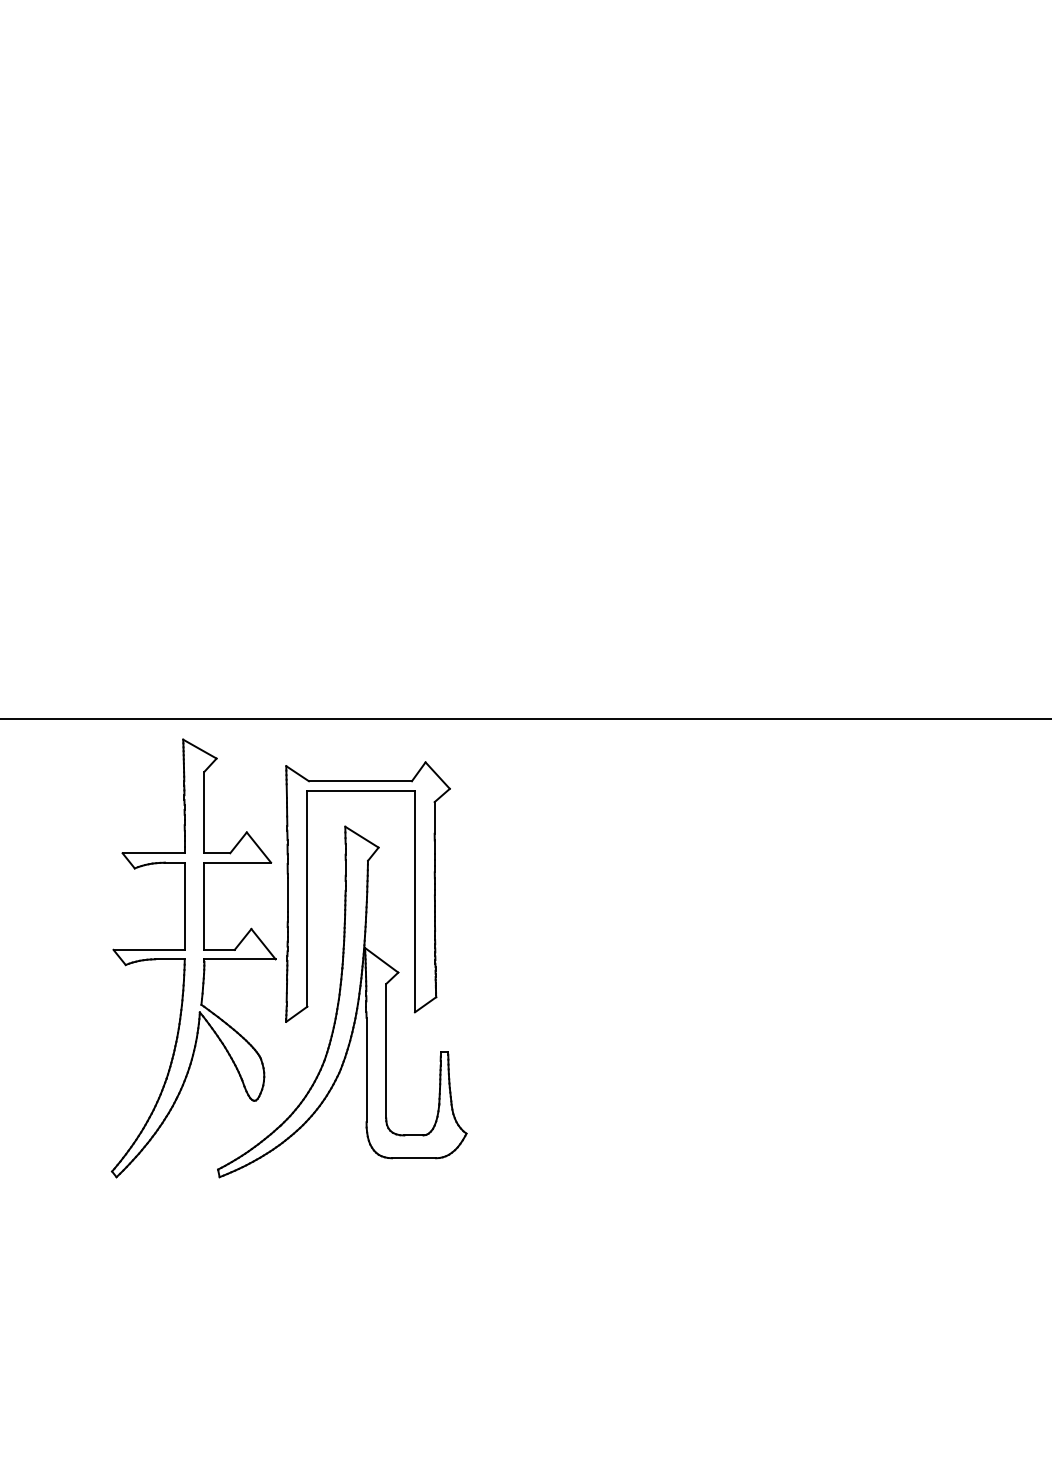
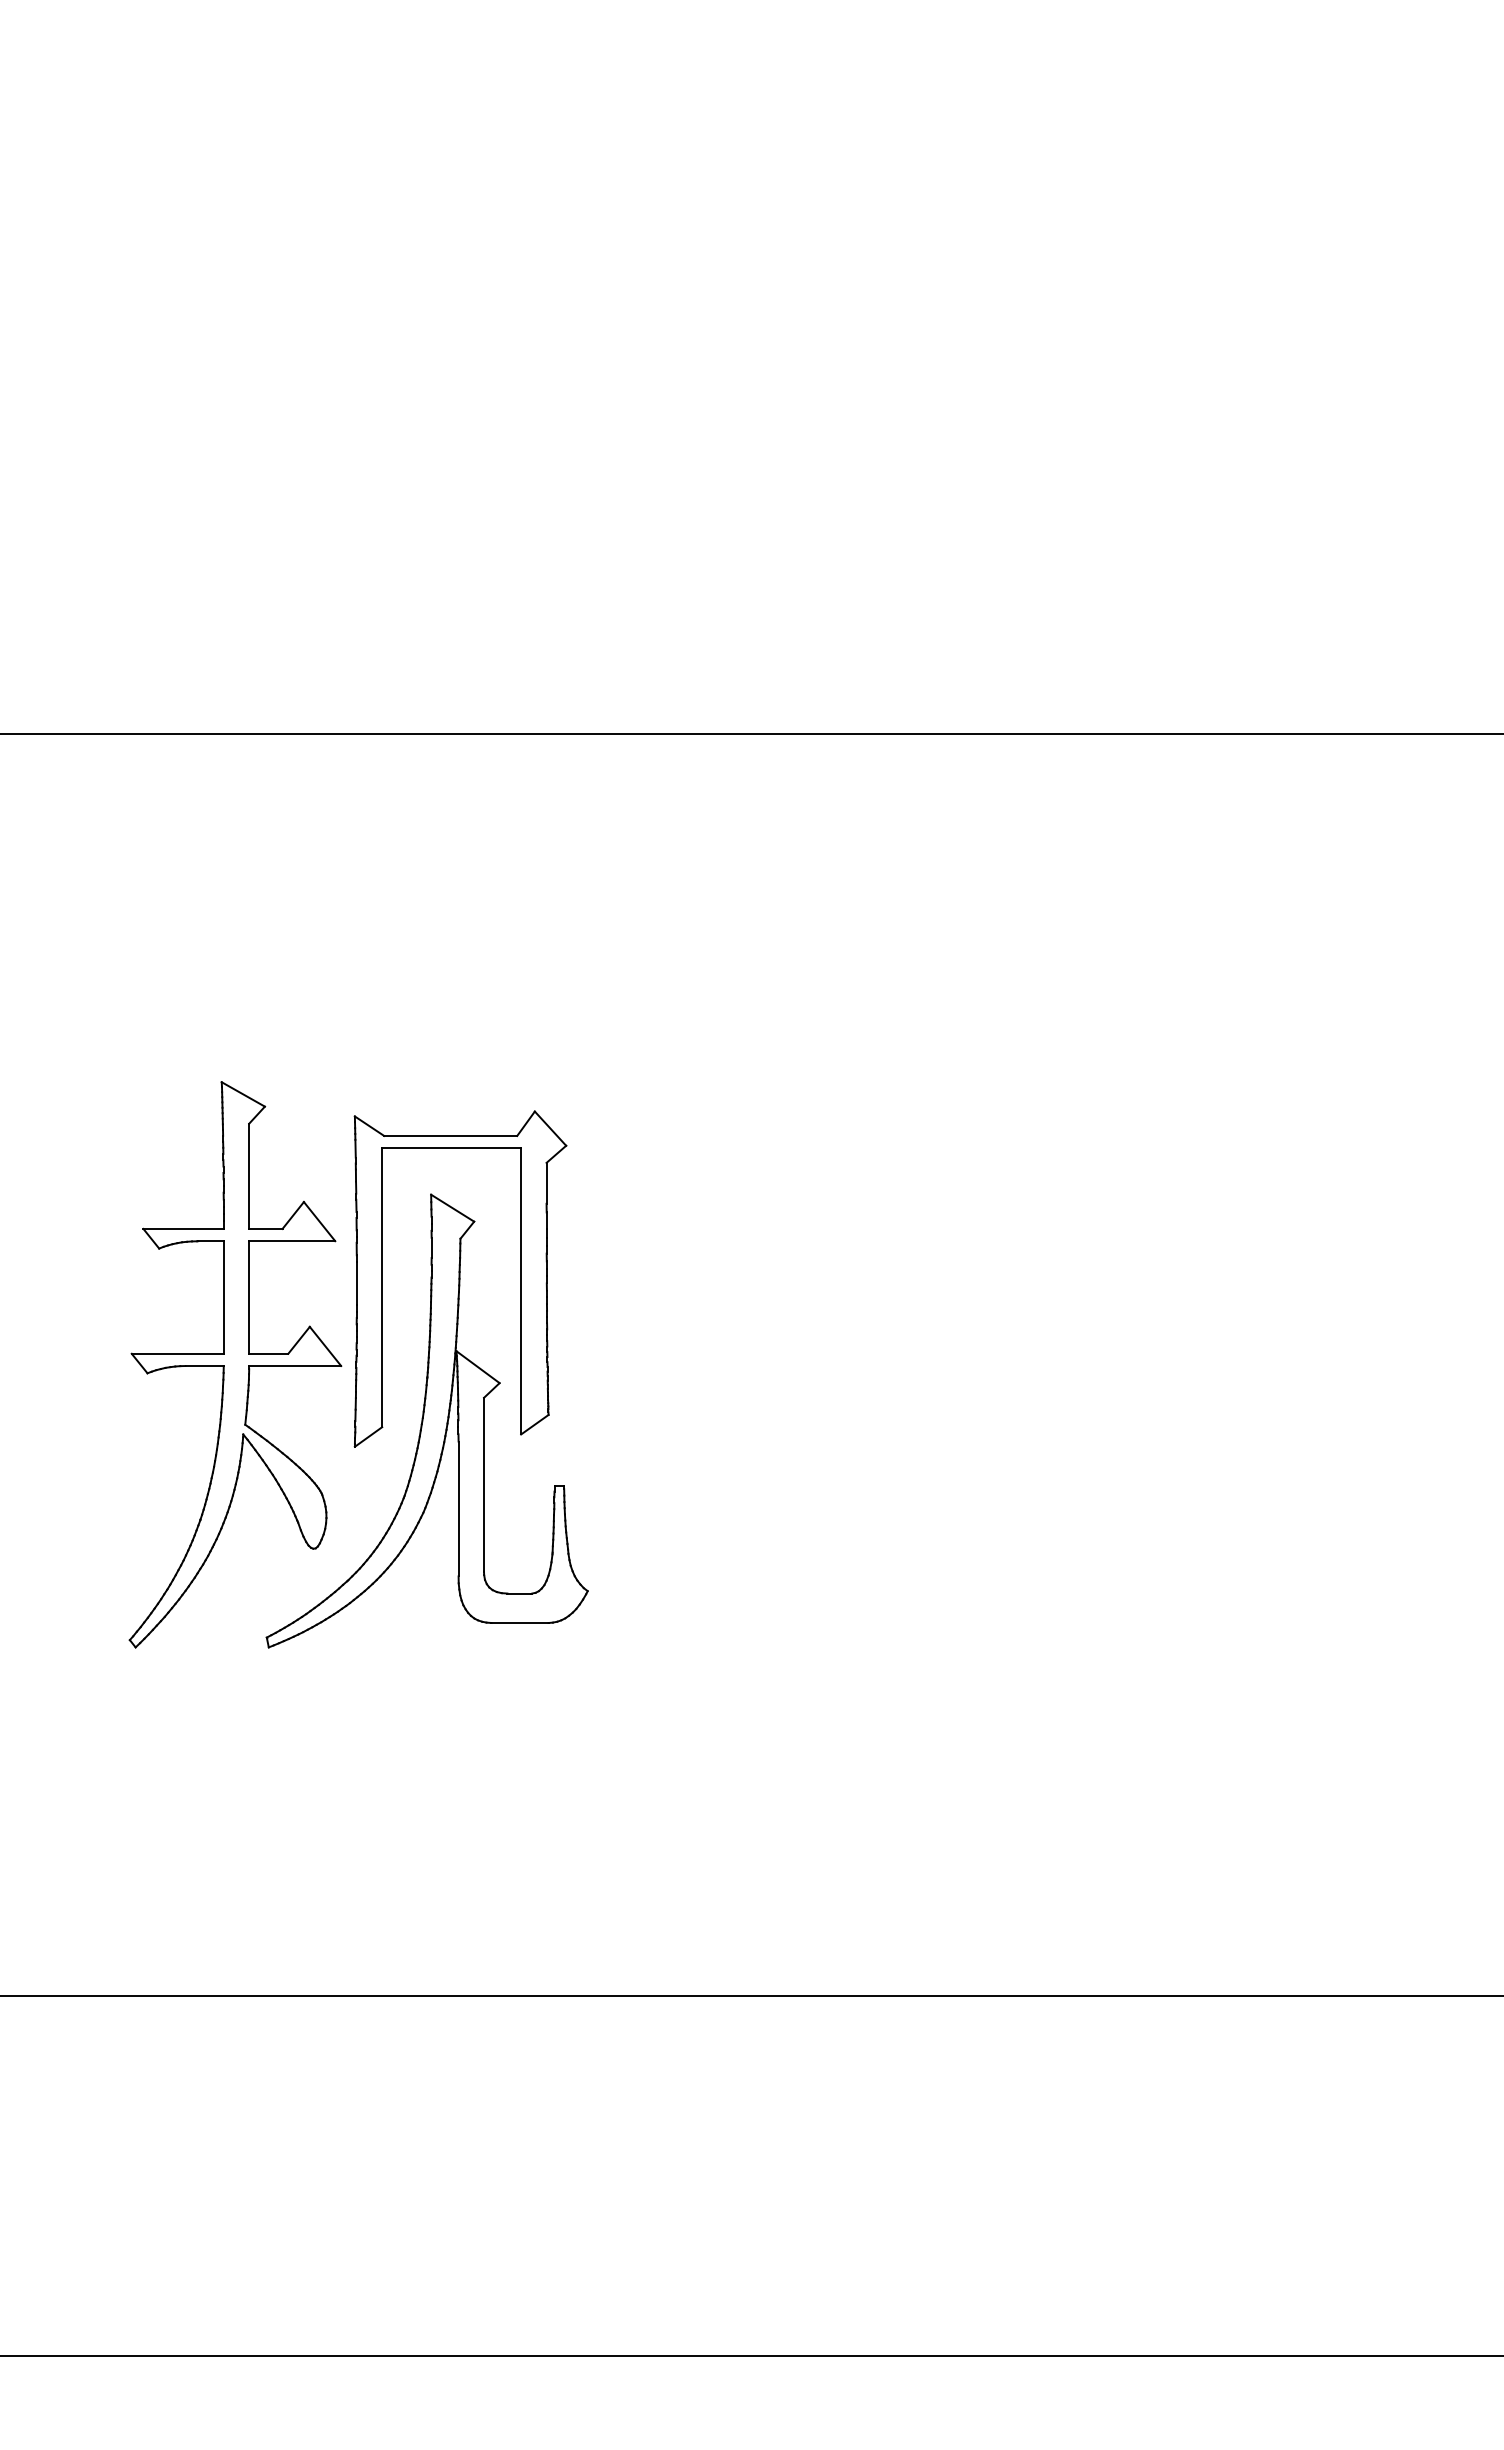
part: (289, 958) -> (358, 1364), moved

